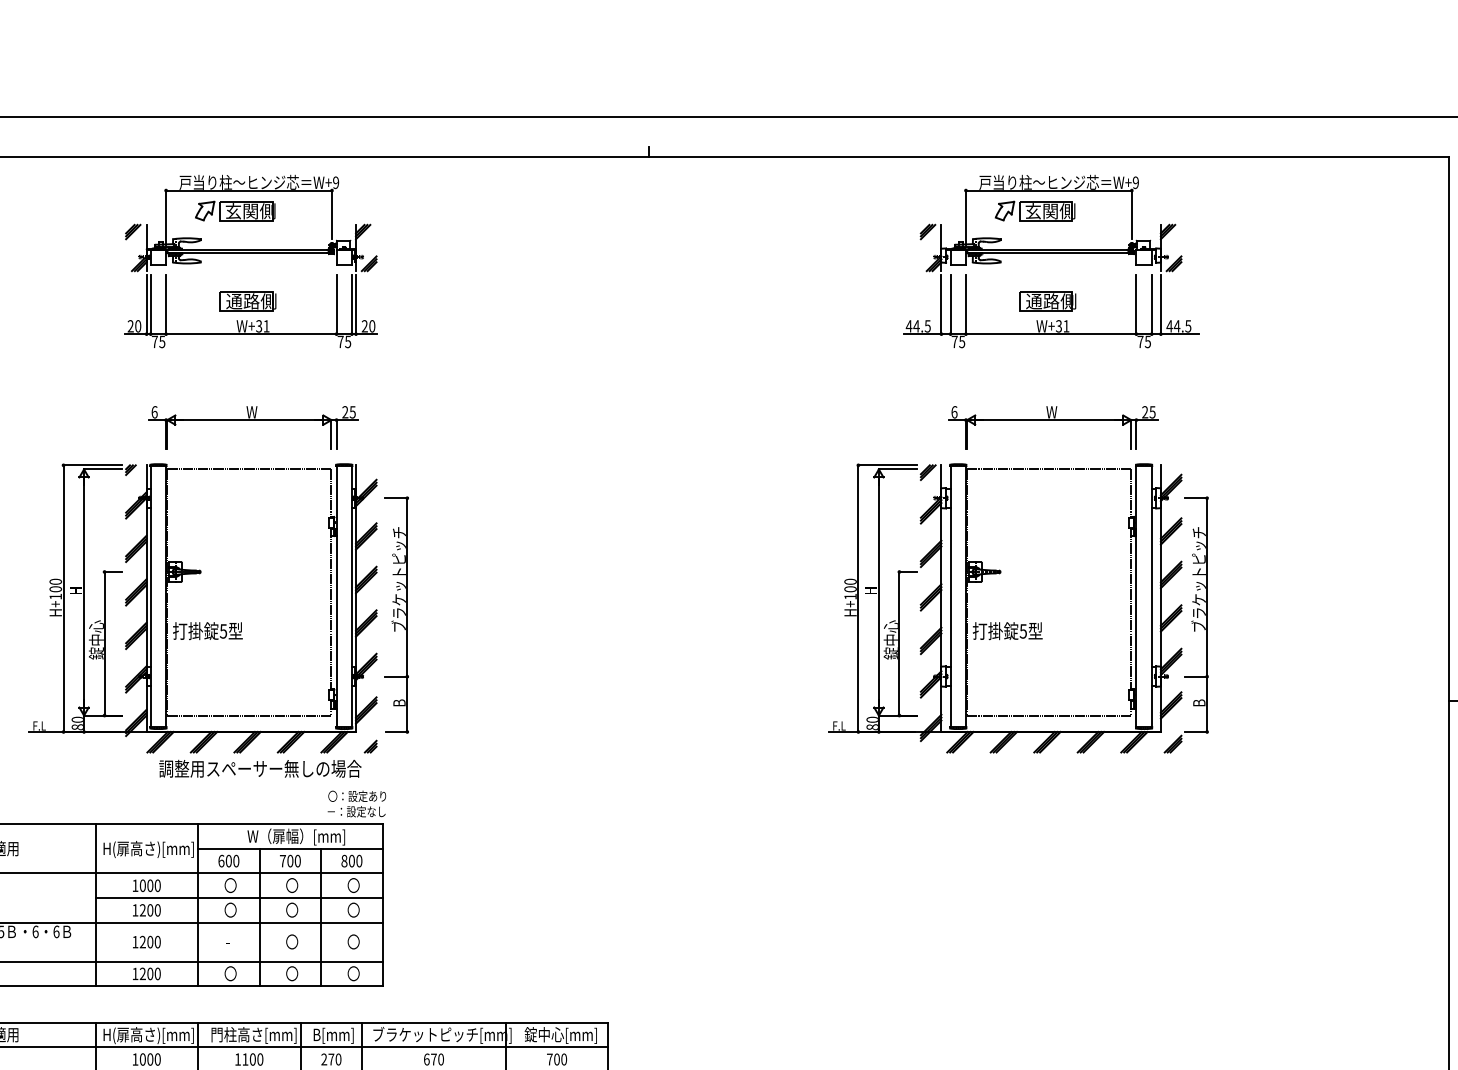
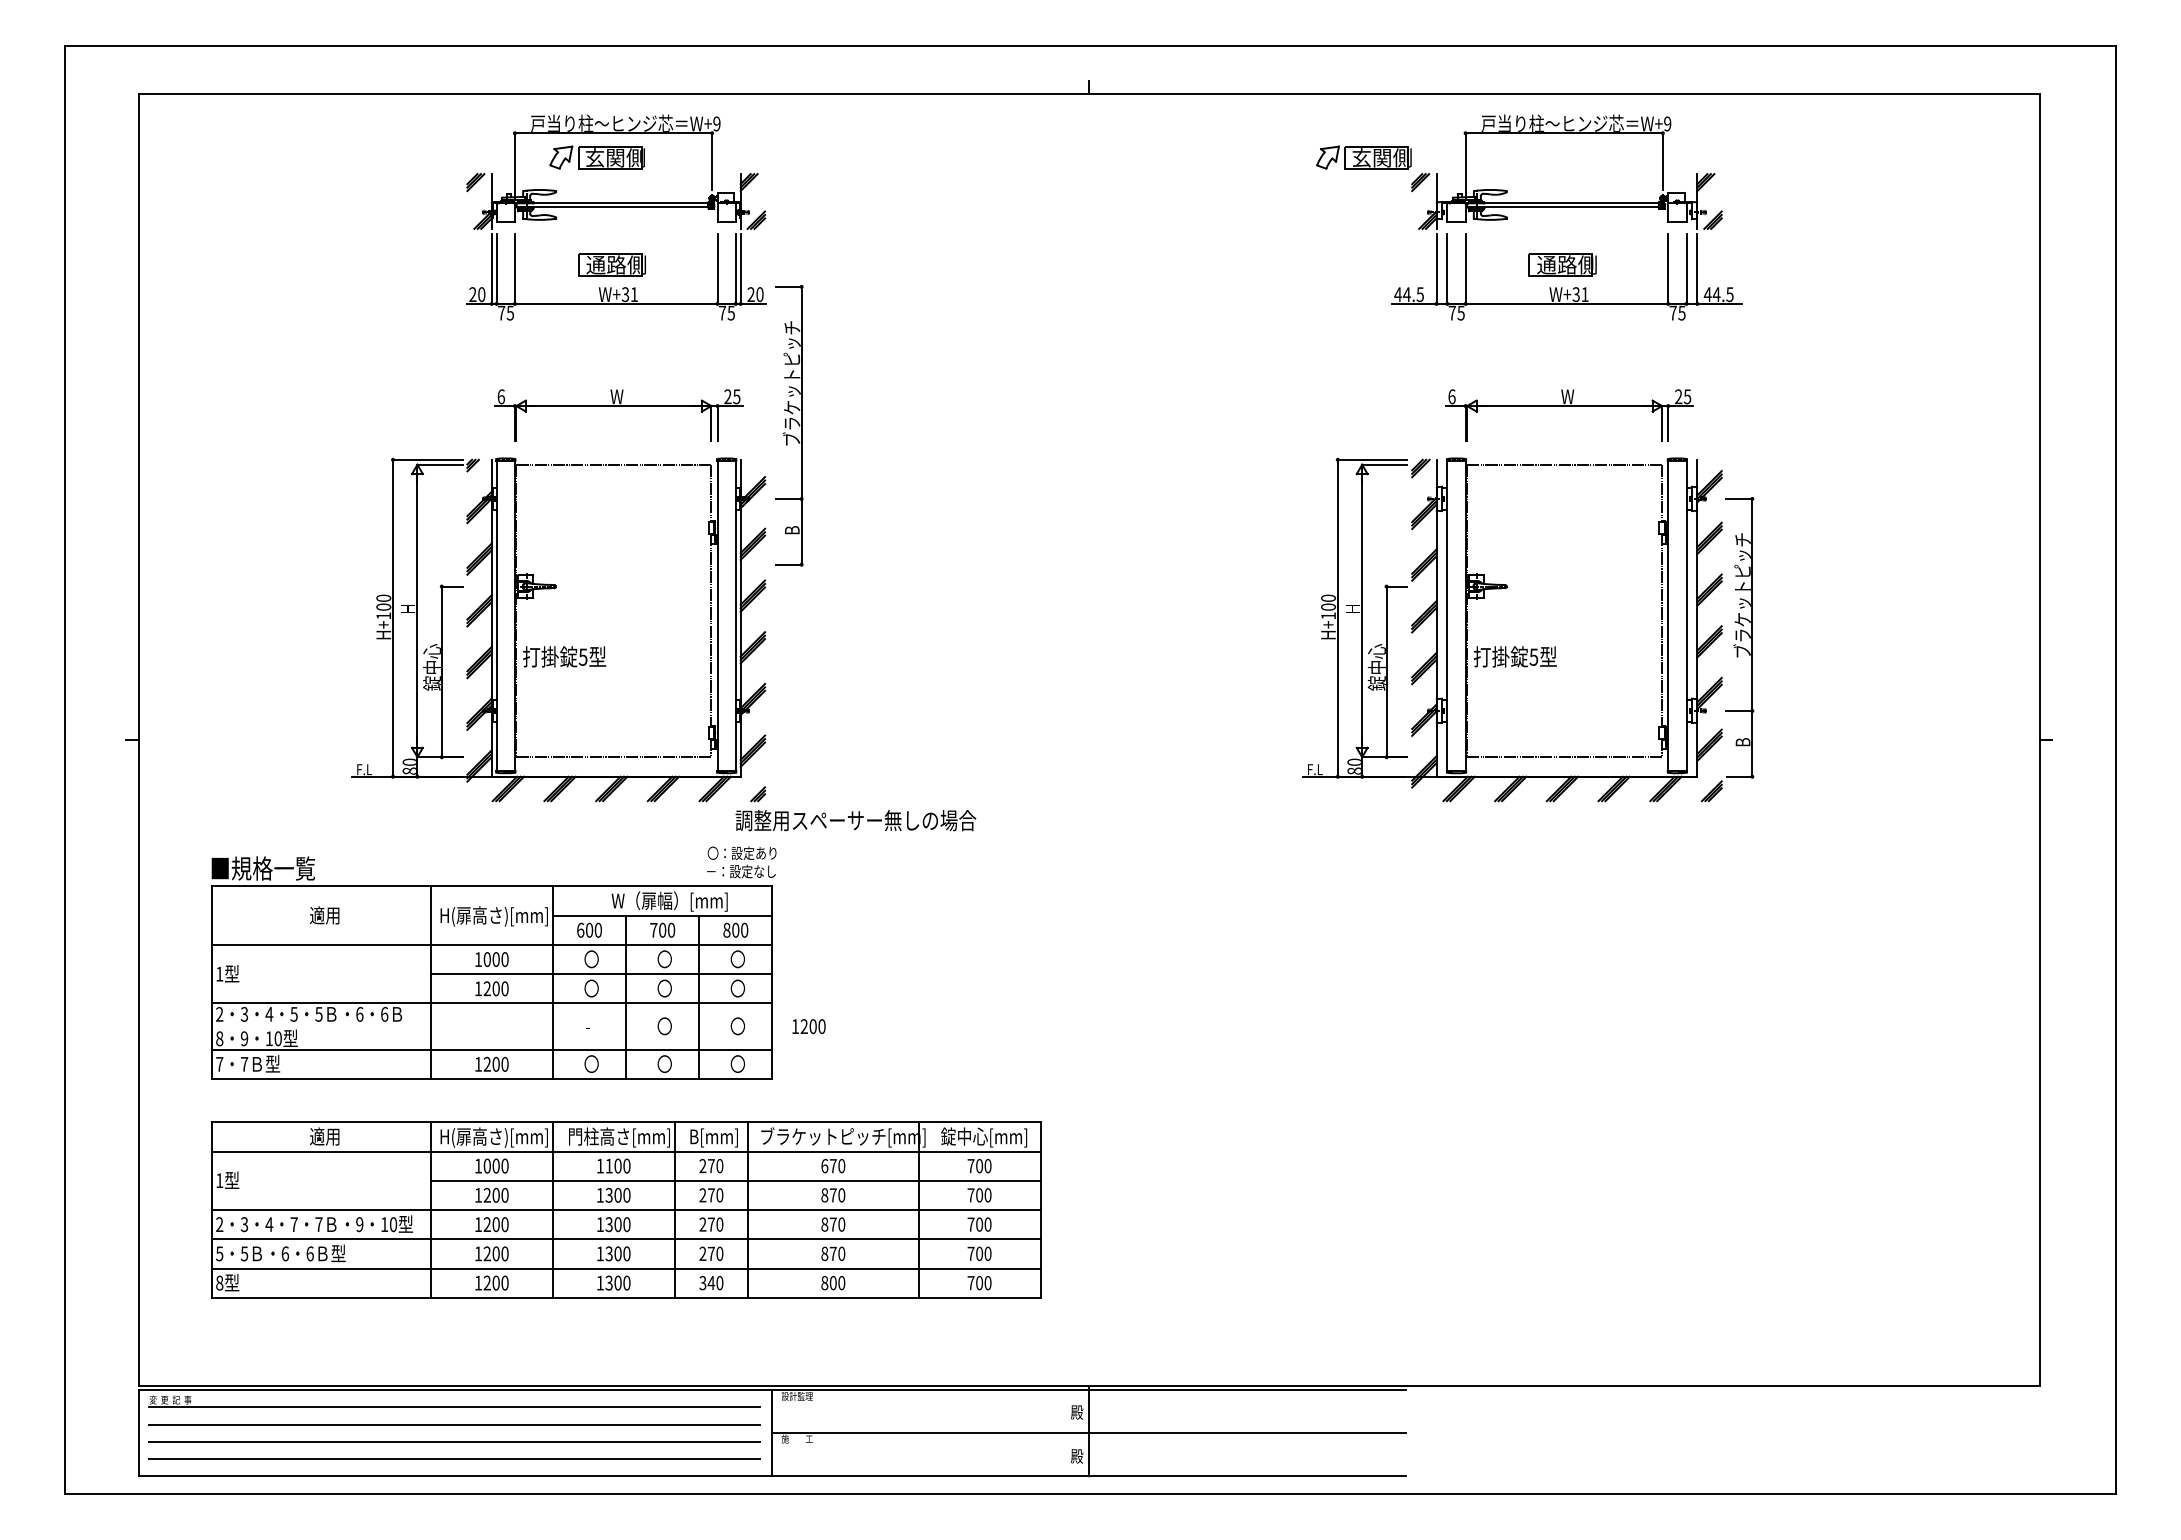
part: (1034, 210) -> (1363, 157), moved
part: (397, 614) -> (789, 425), moved
text: (259, 768) -> (855, 820), moved
text: (146, 942) -> (808, 1026), moved

